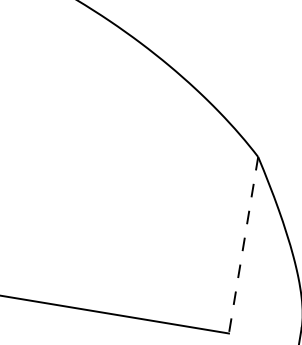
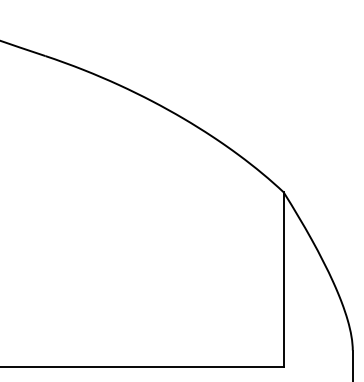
line: (243, 246) -> (283, 280), dashed -> solid

